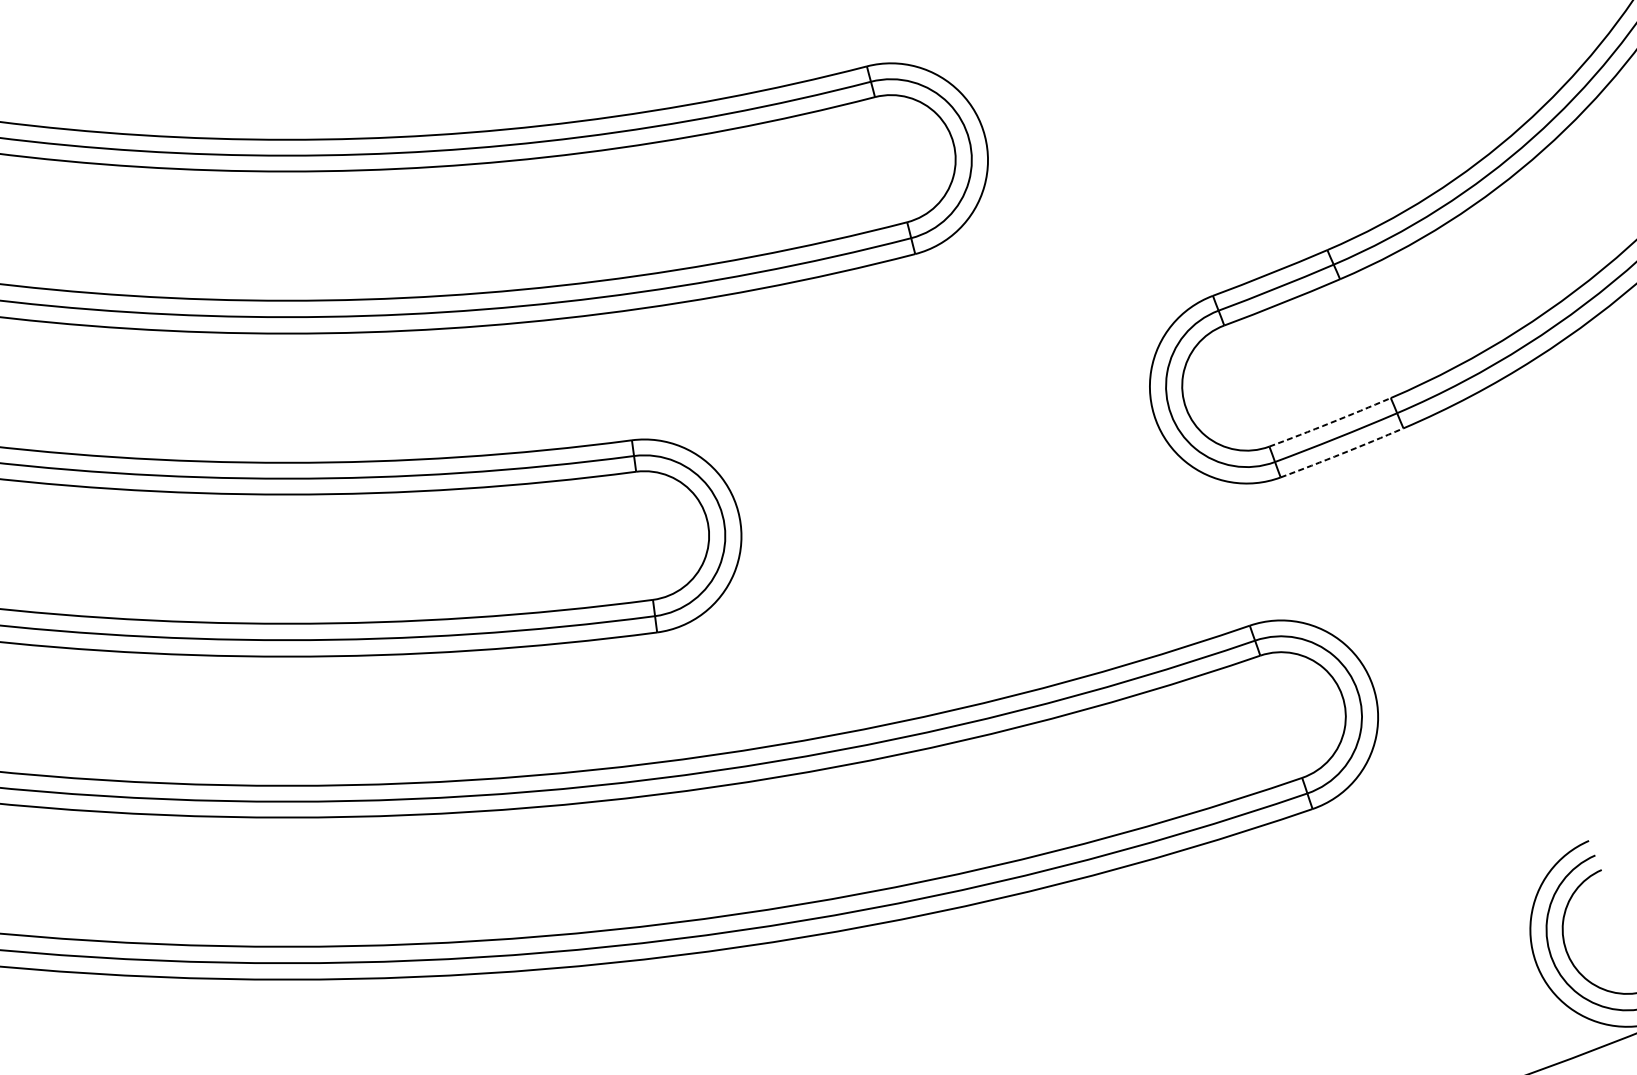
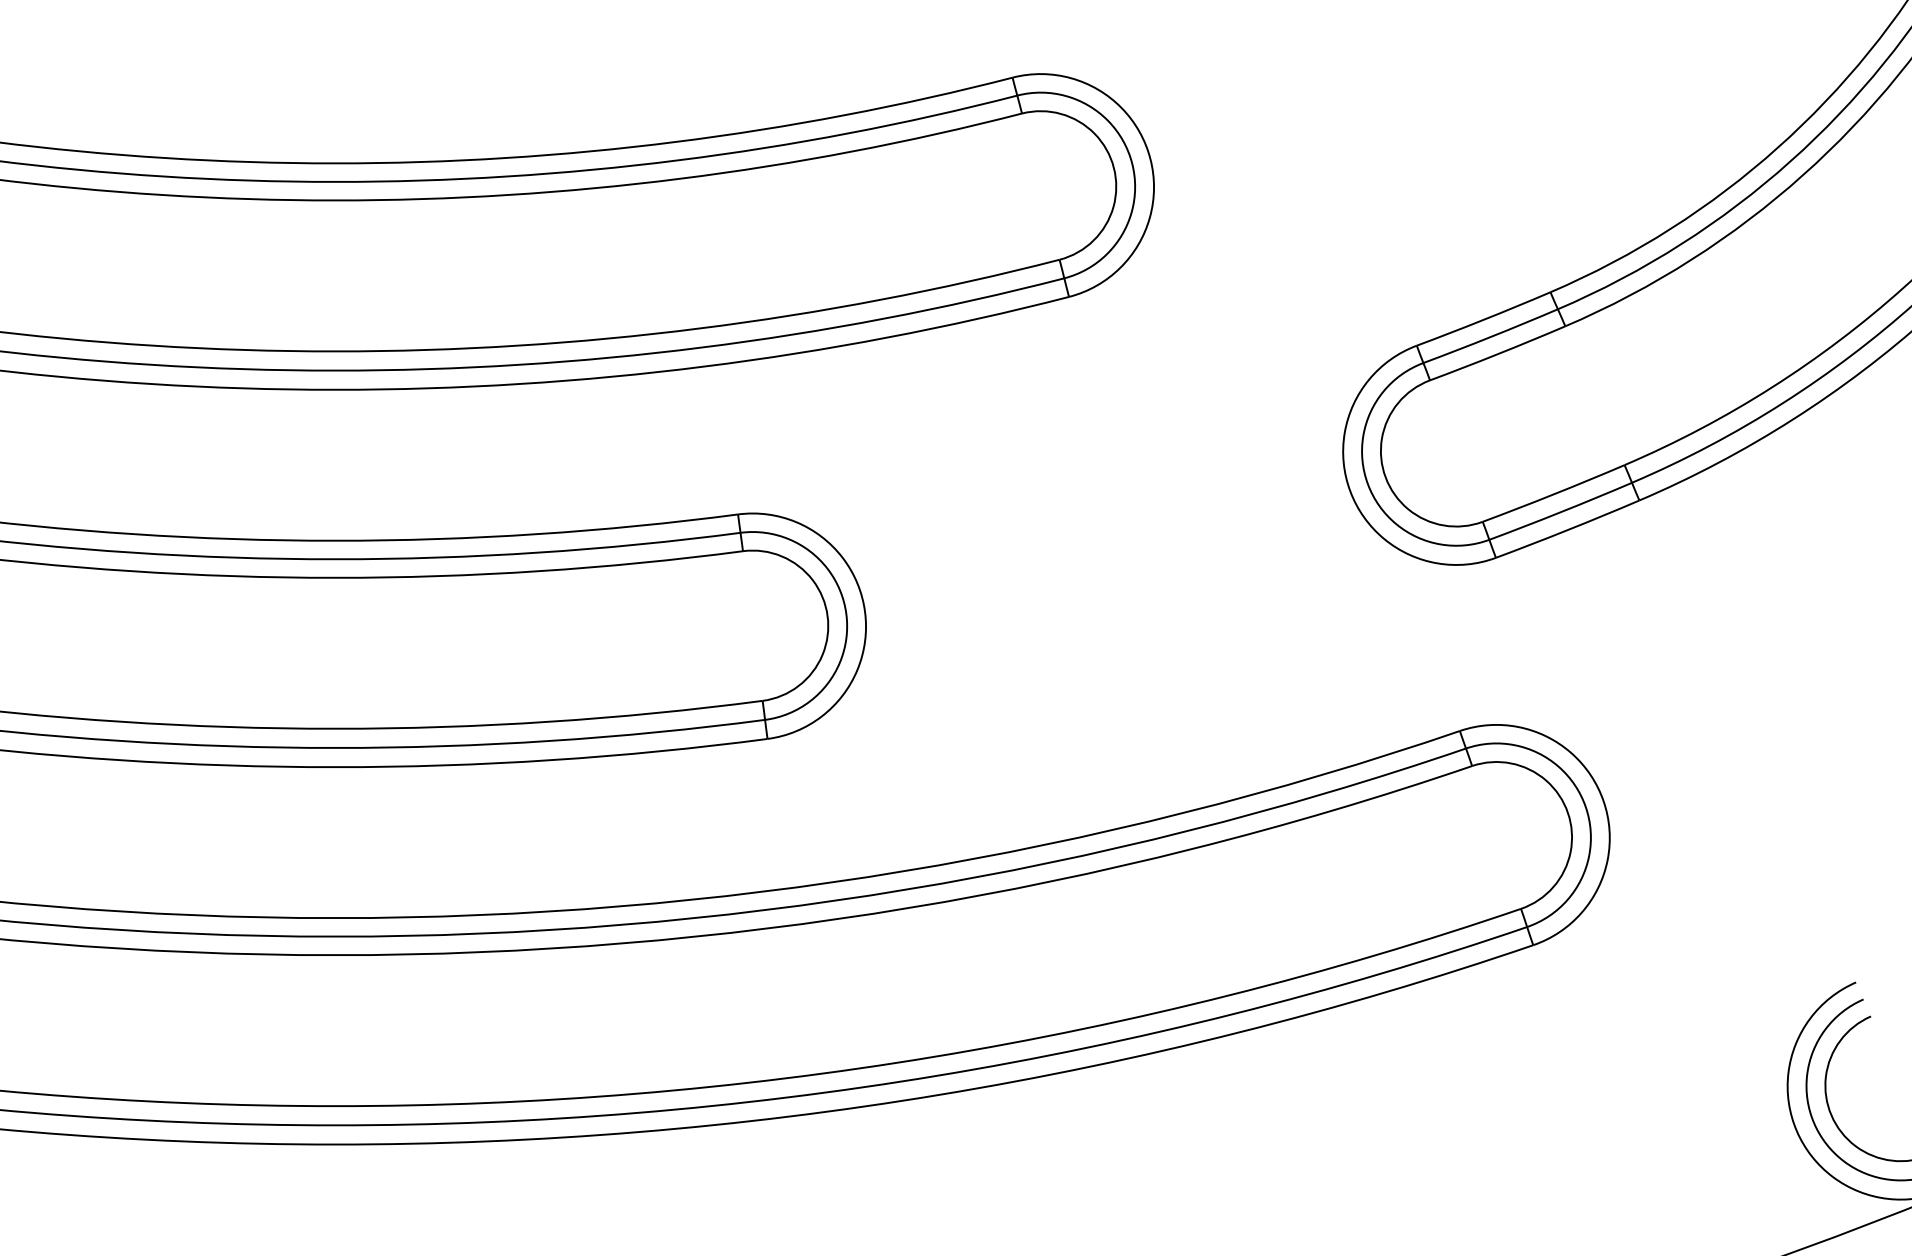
arc: (1330, 423) -> (1554, 494), dashed -> solid
arc: (1342, 454) -> (1568, 530), dashed -> solid

